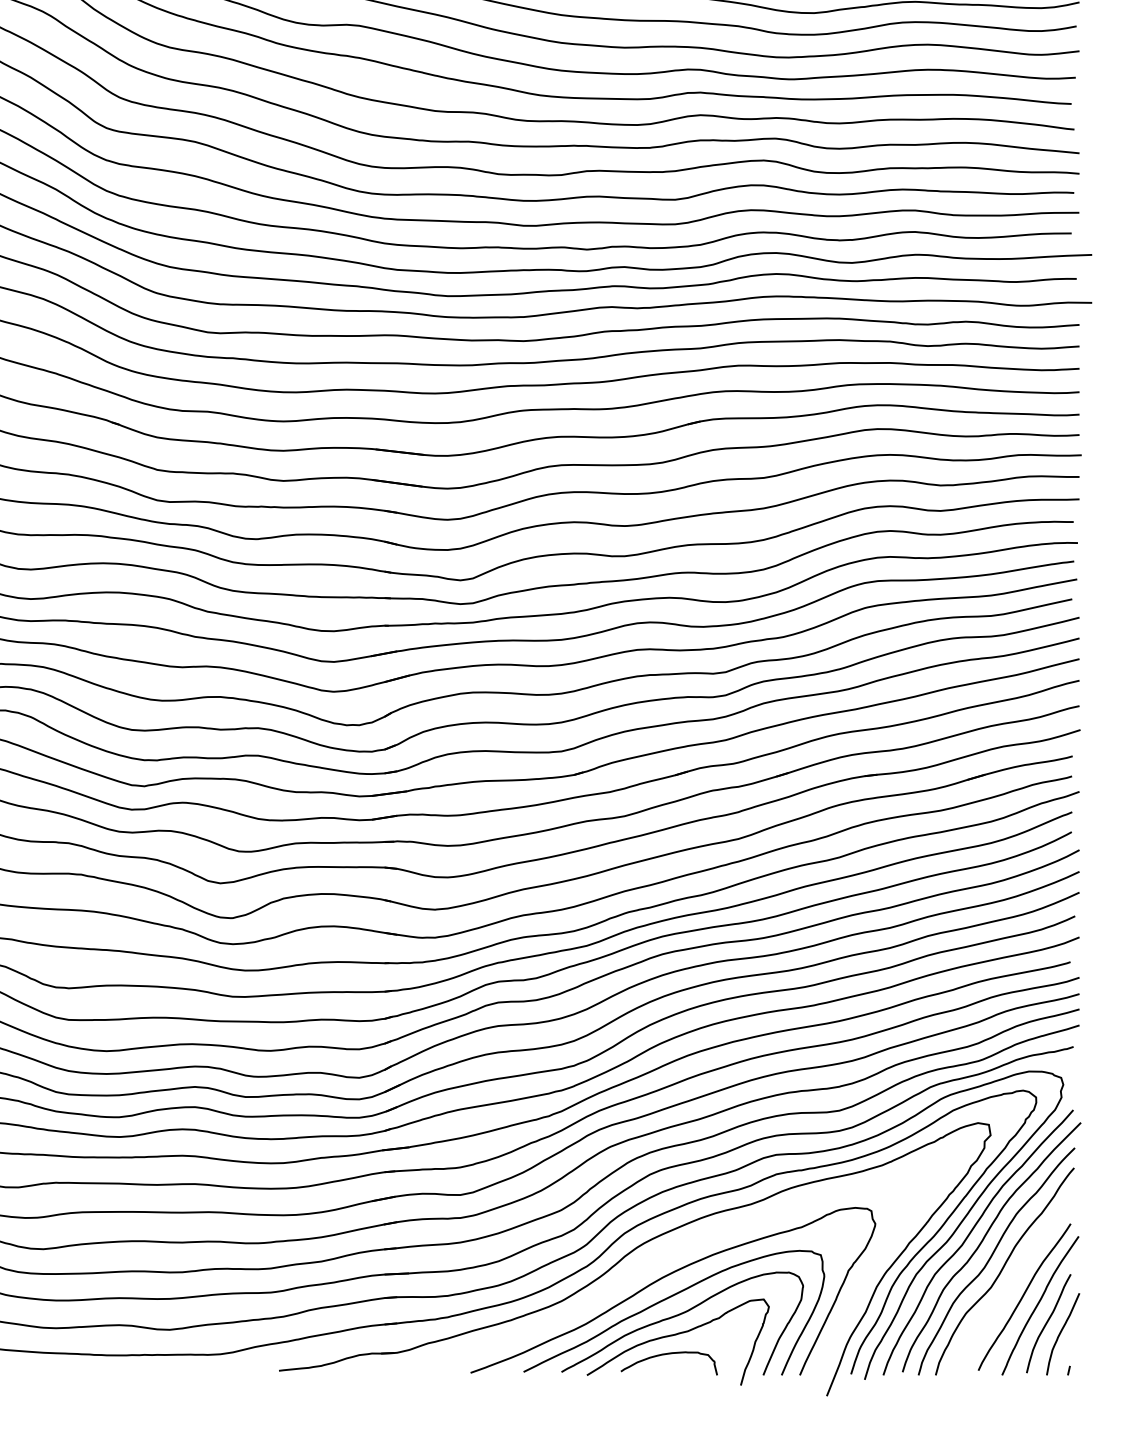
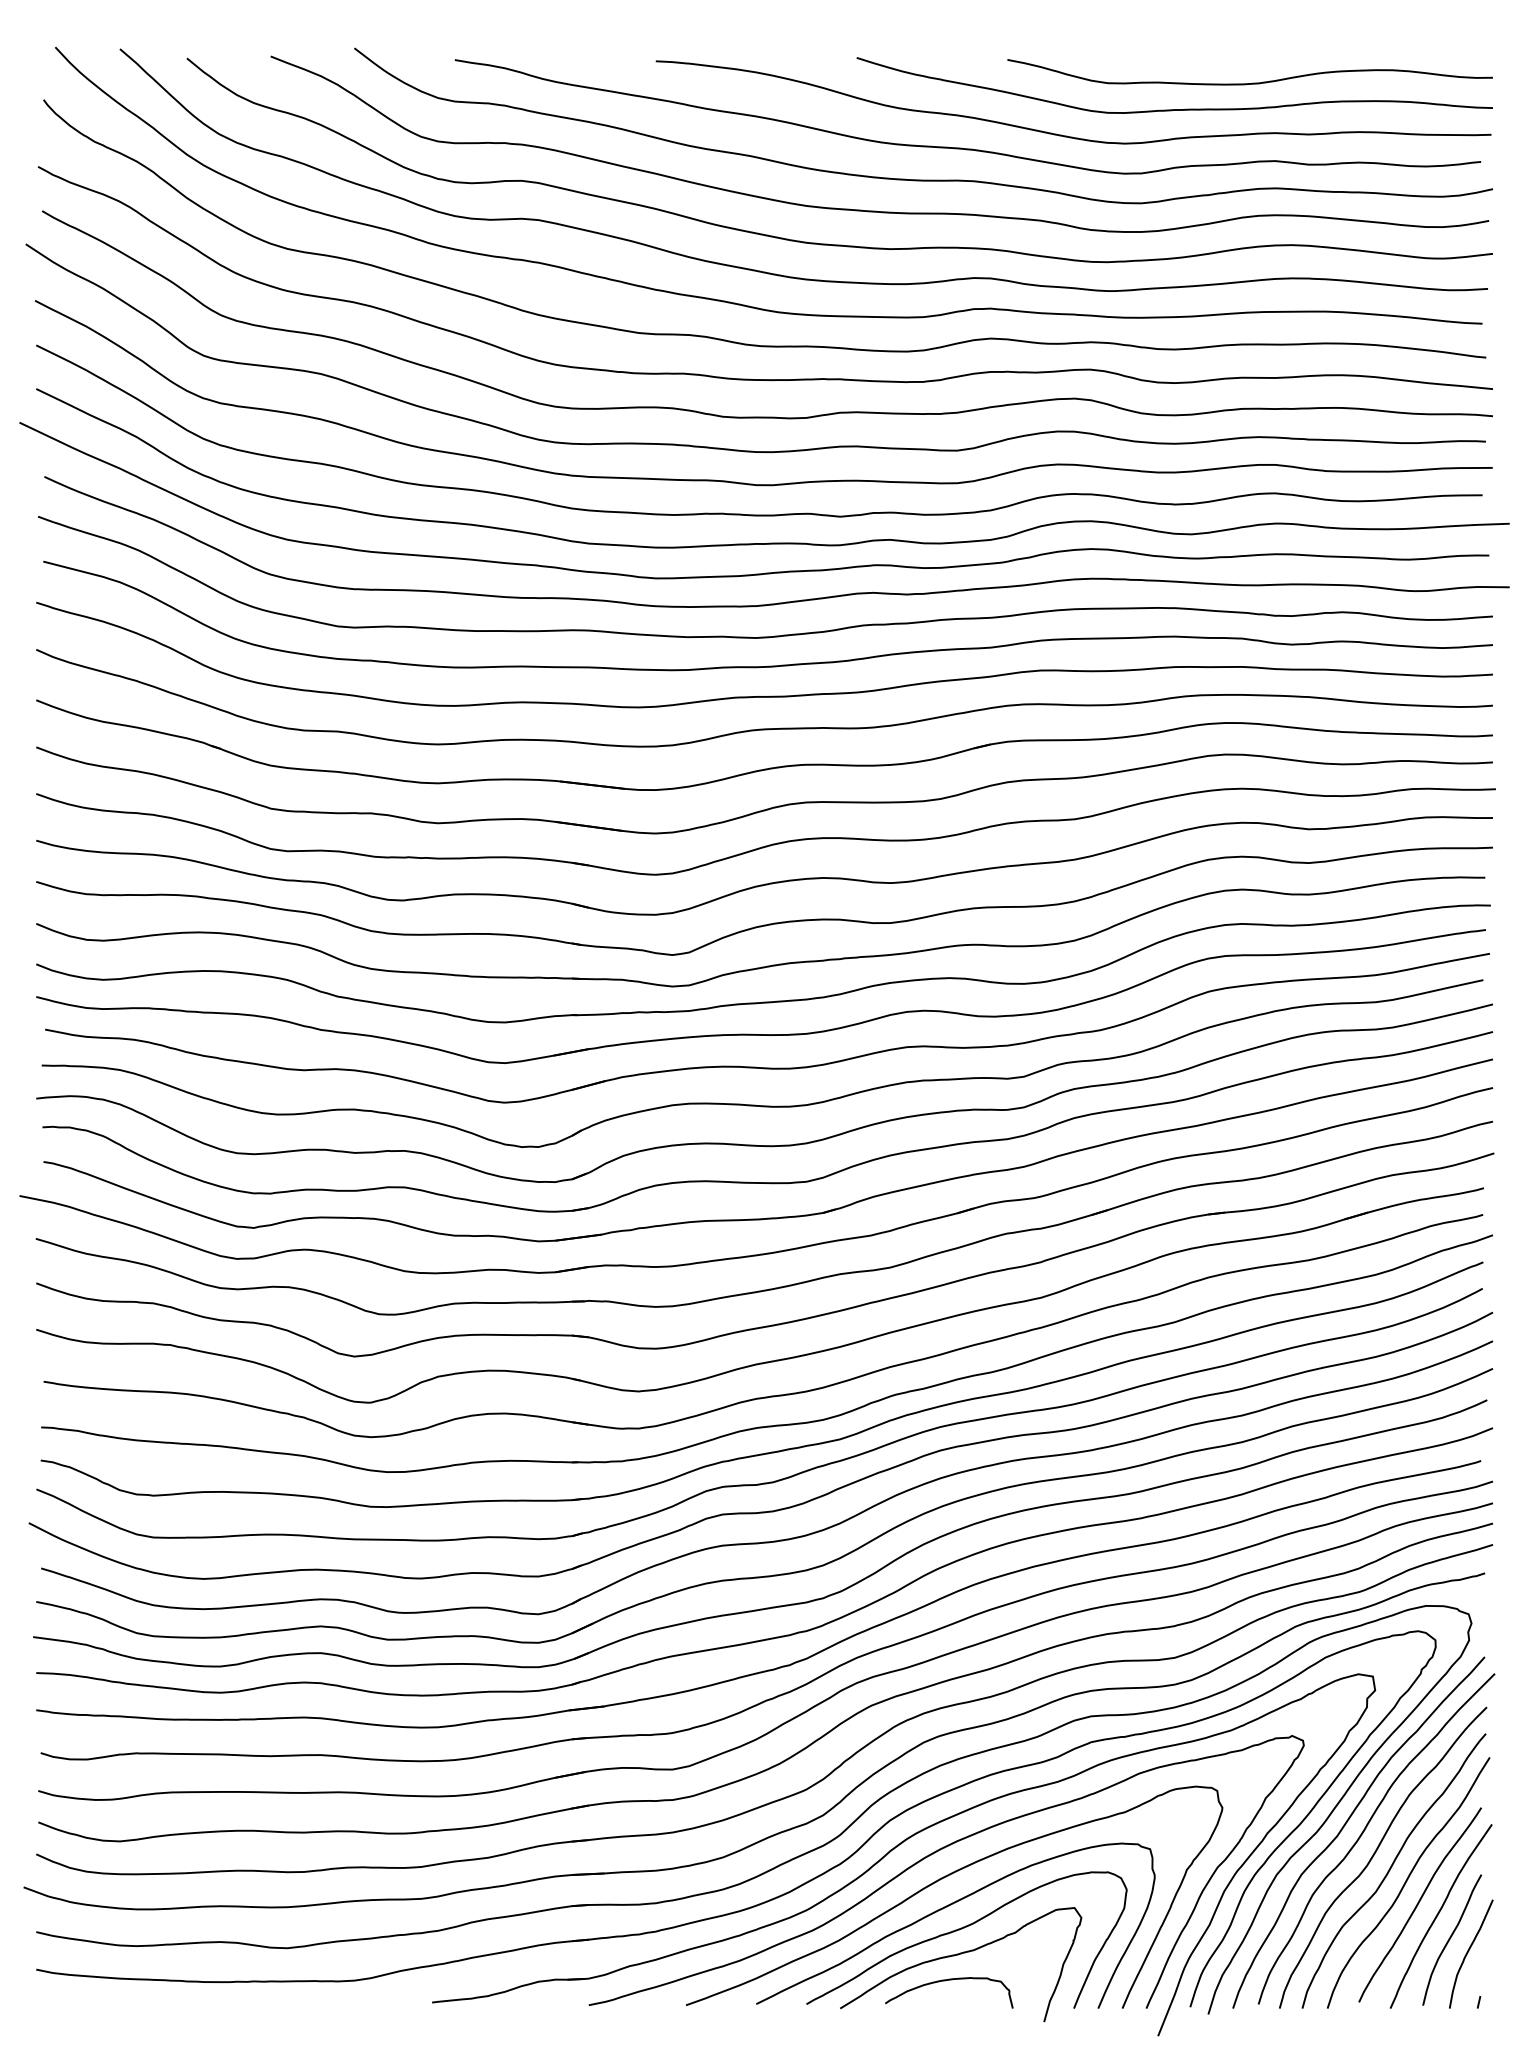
curve: (658, 1258) -> (935, 1853), added
curve: (1015, 1279) -> (1407, 1881), added

